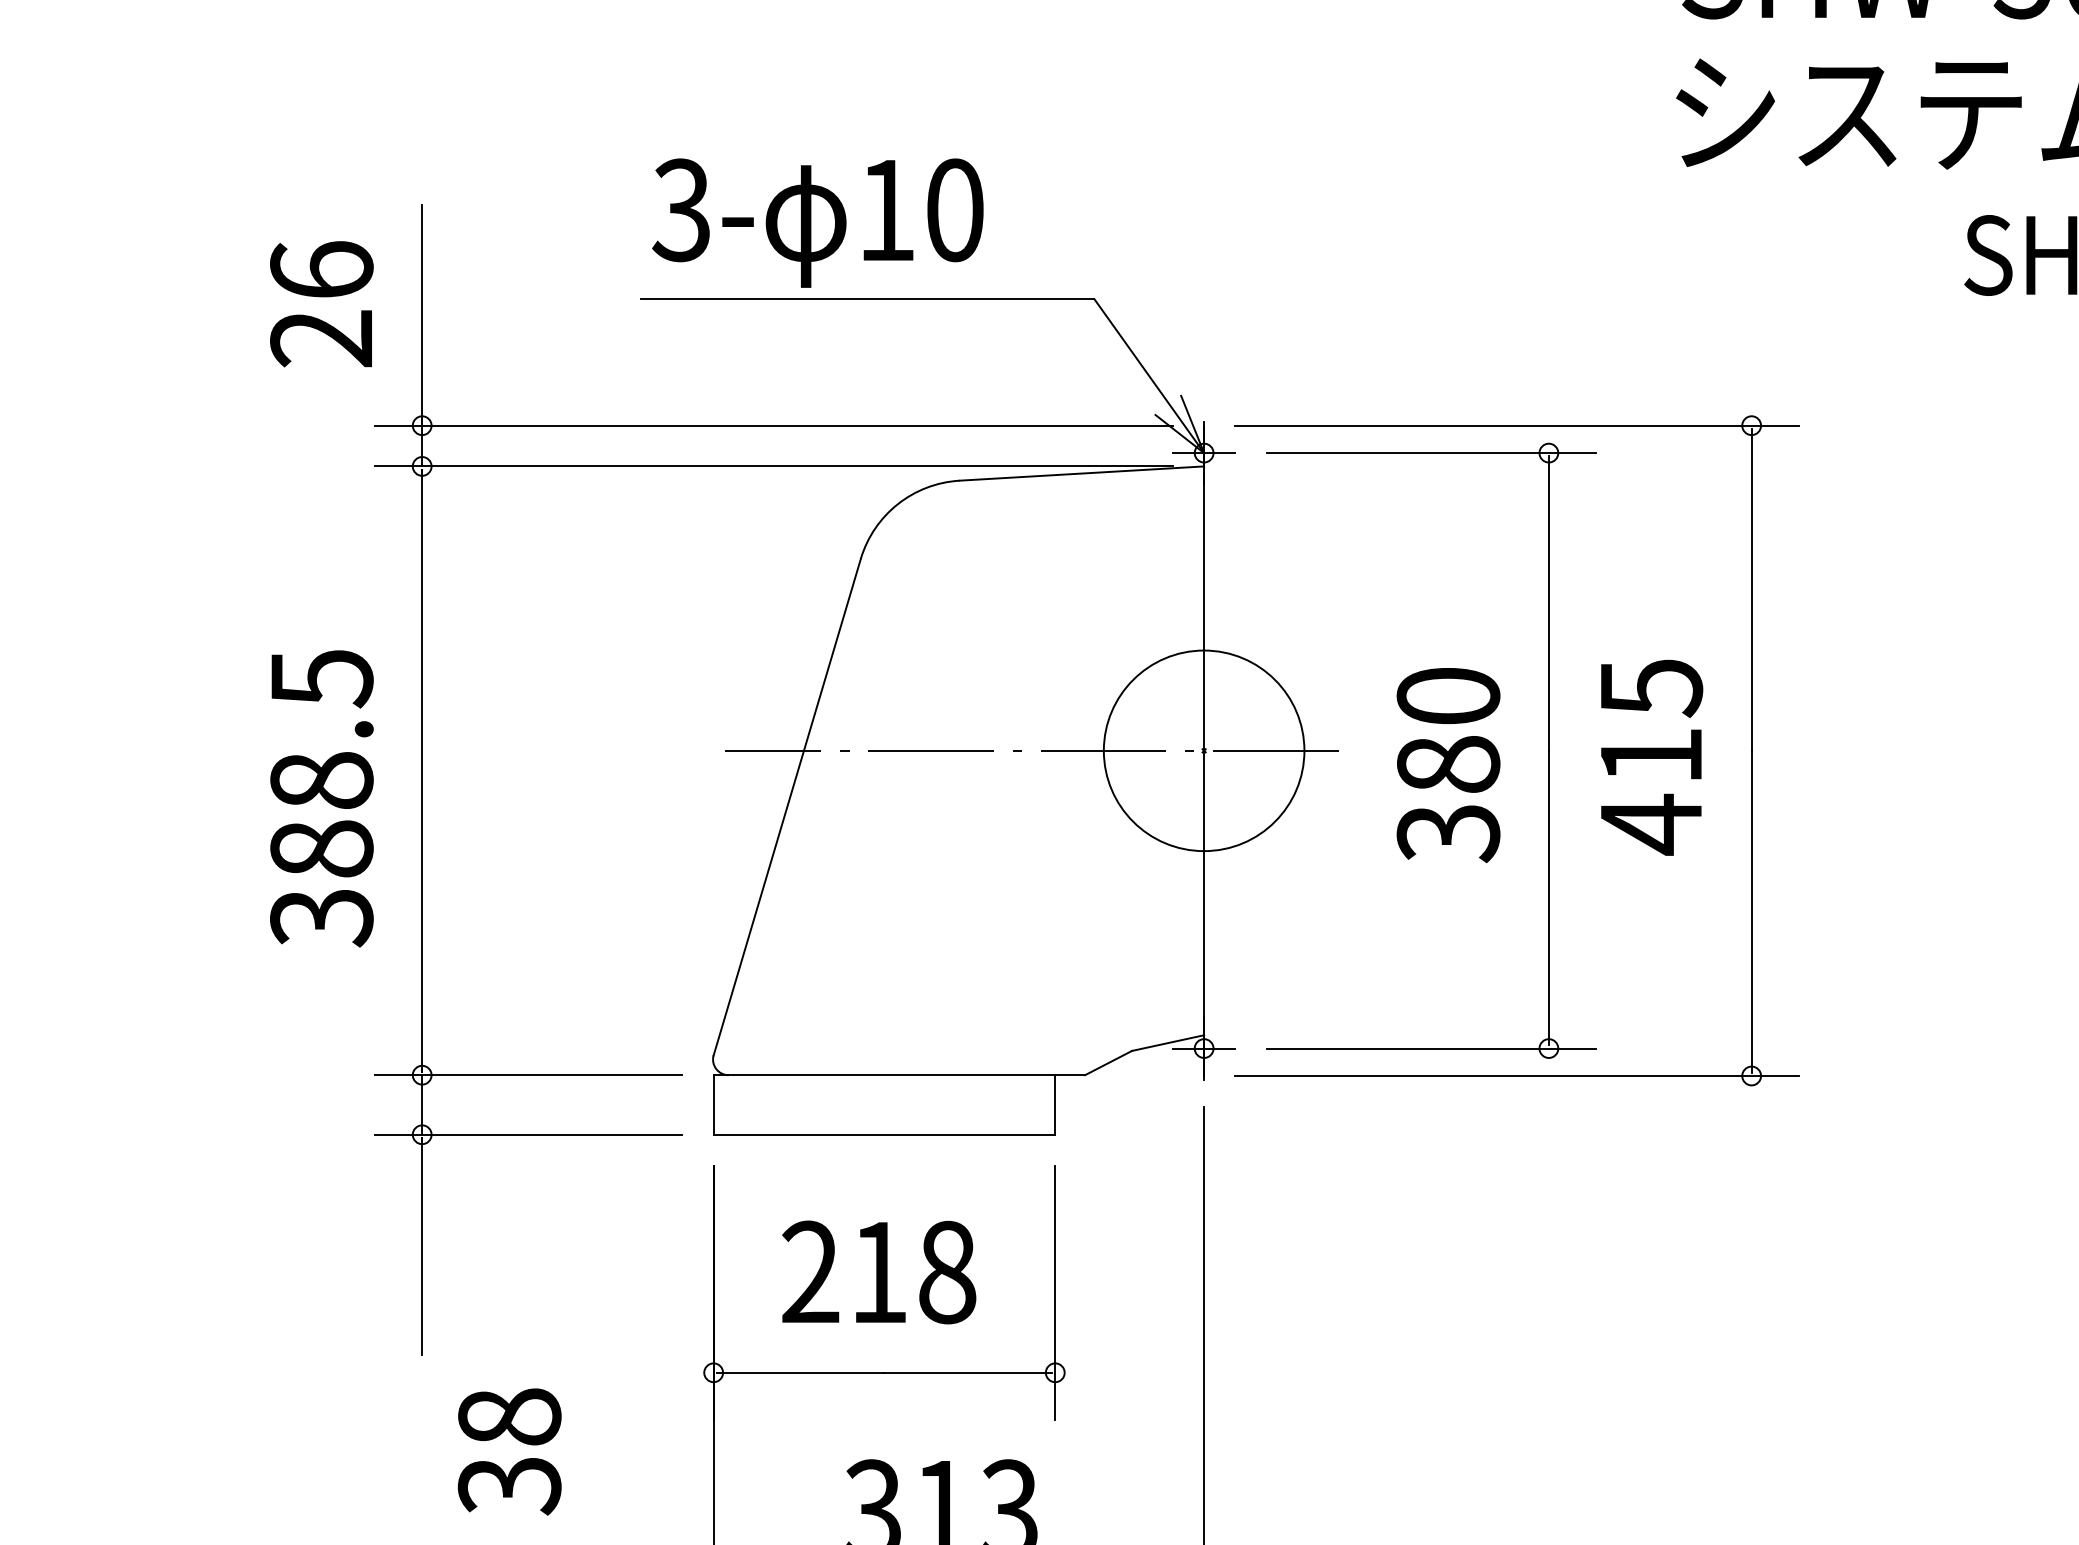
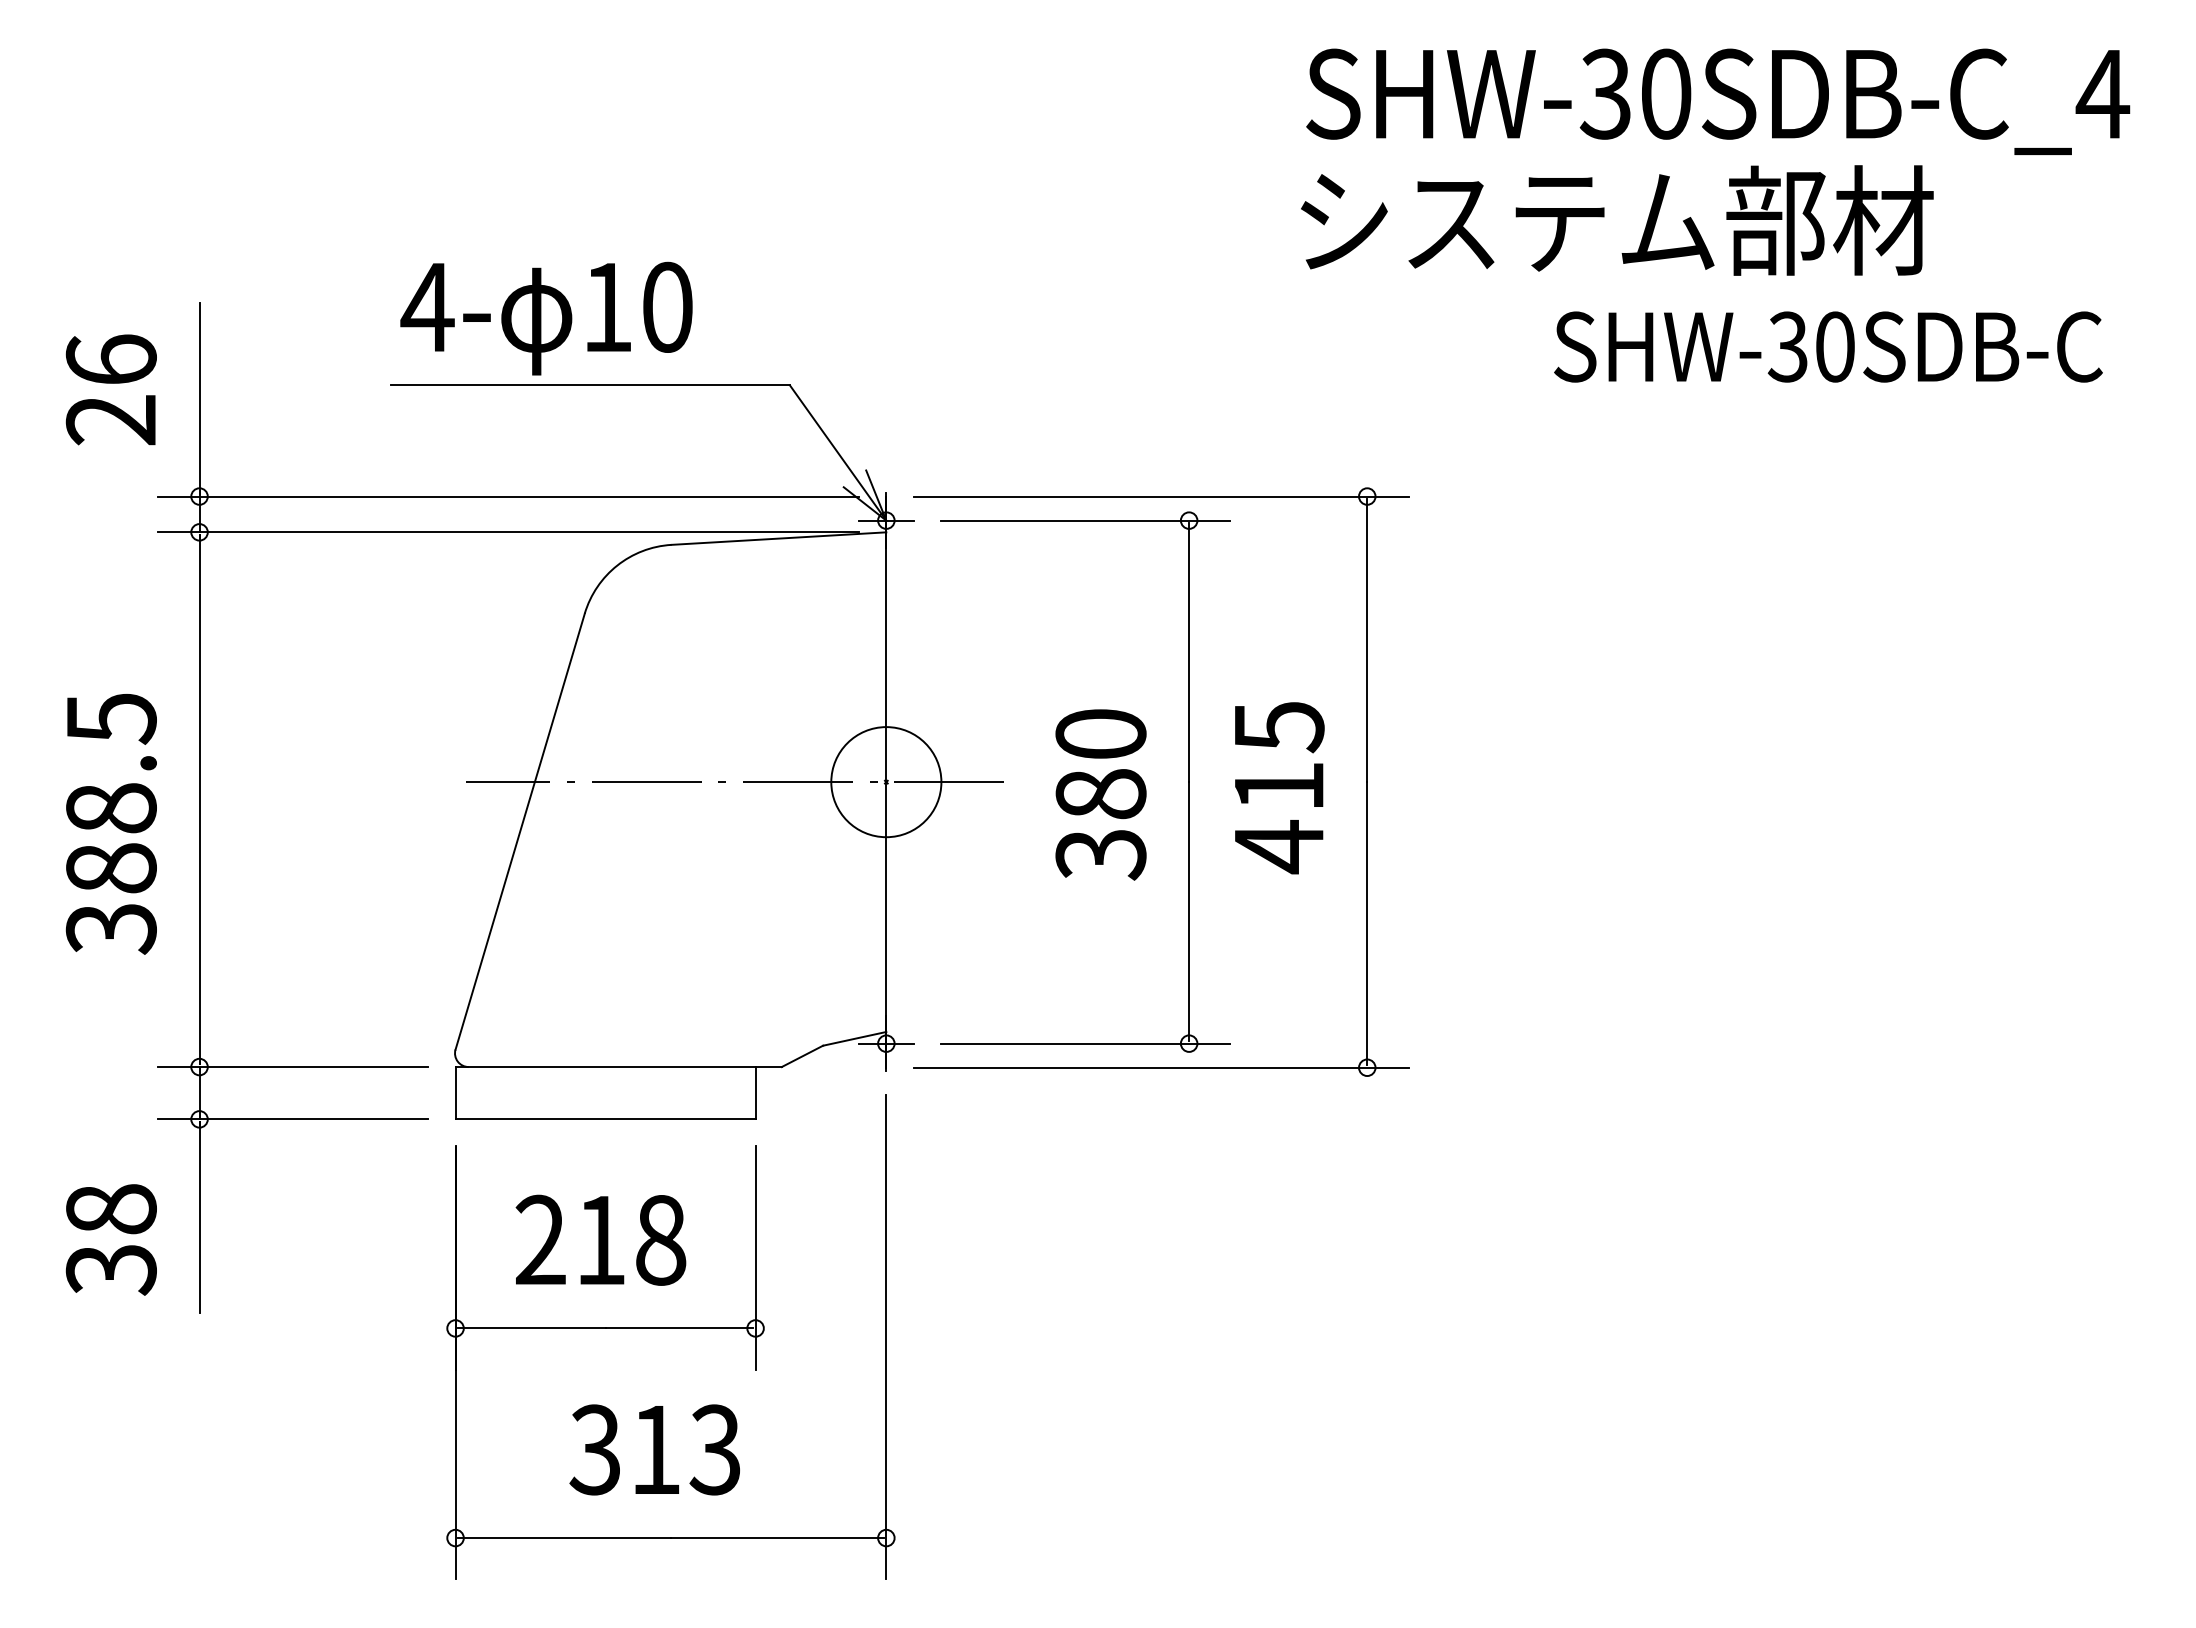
text: (681, 209) -> (427, 306), 3- -> 4-
circle: (1204, 751) -> (886, 782), size x0.62
text: (508, 1451) -> (110, 1239), moved

